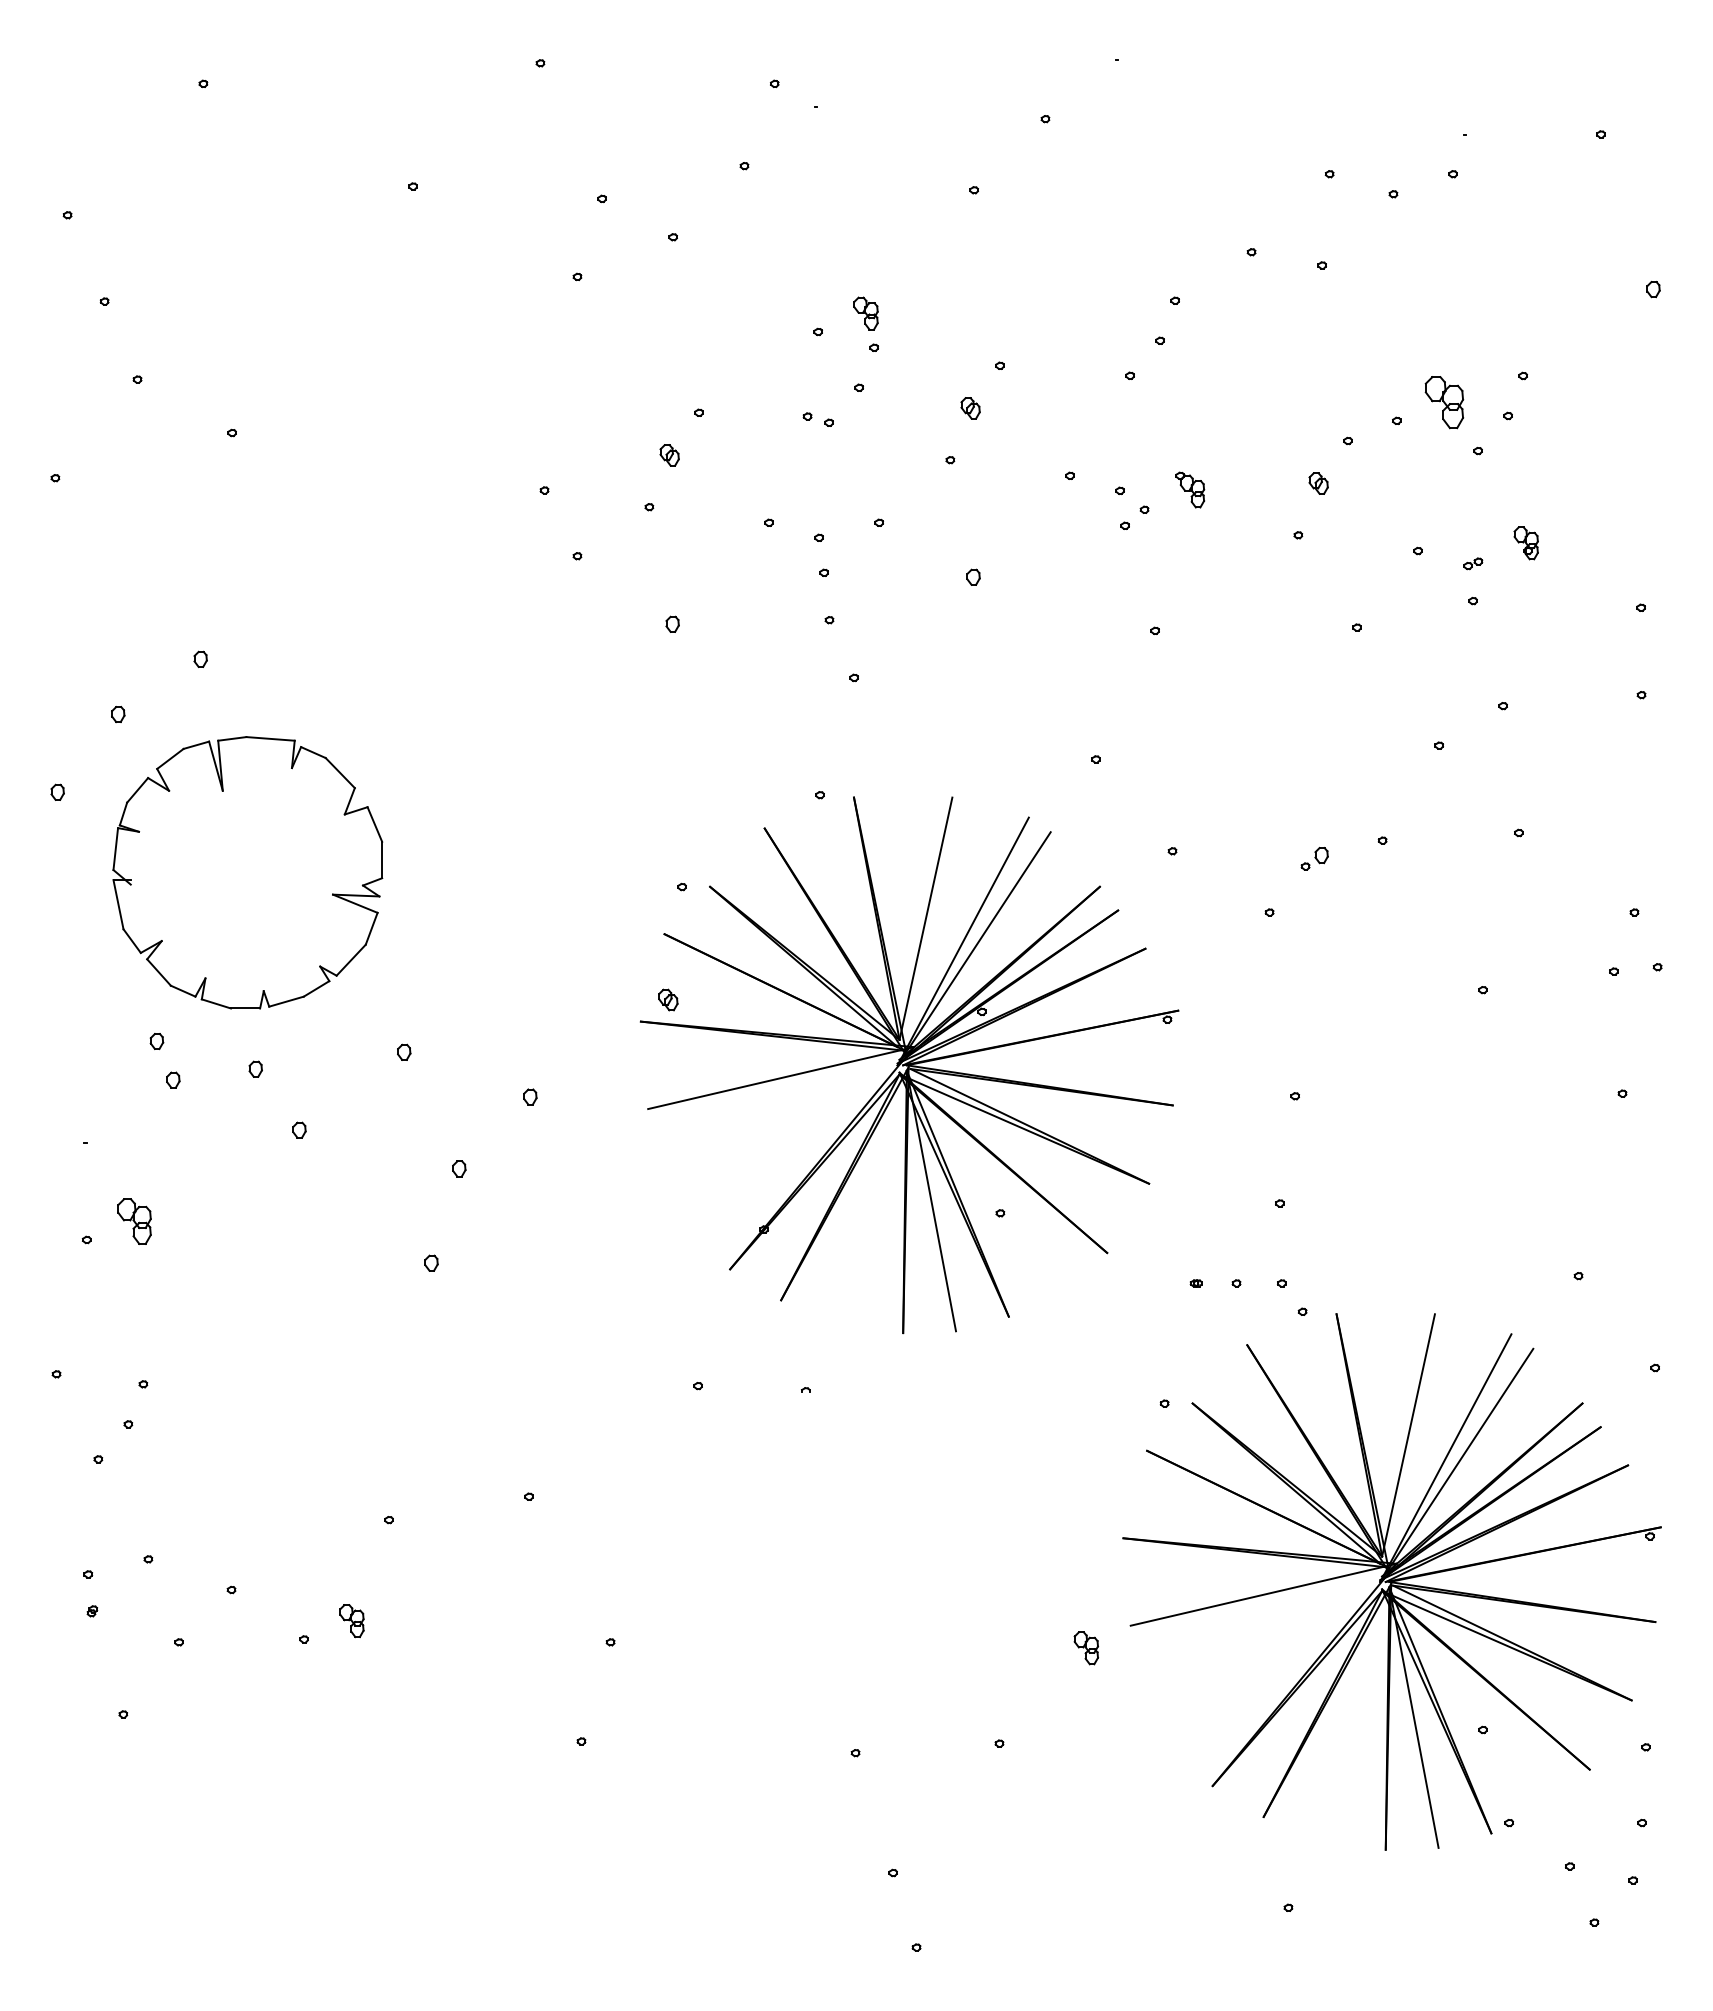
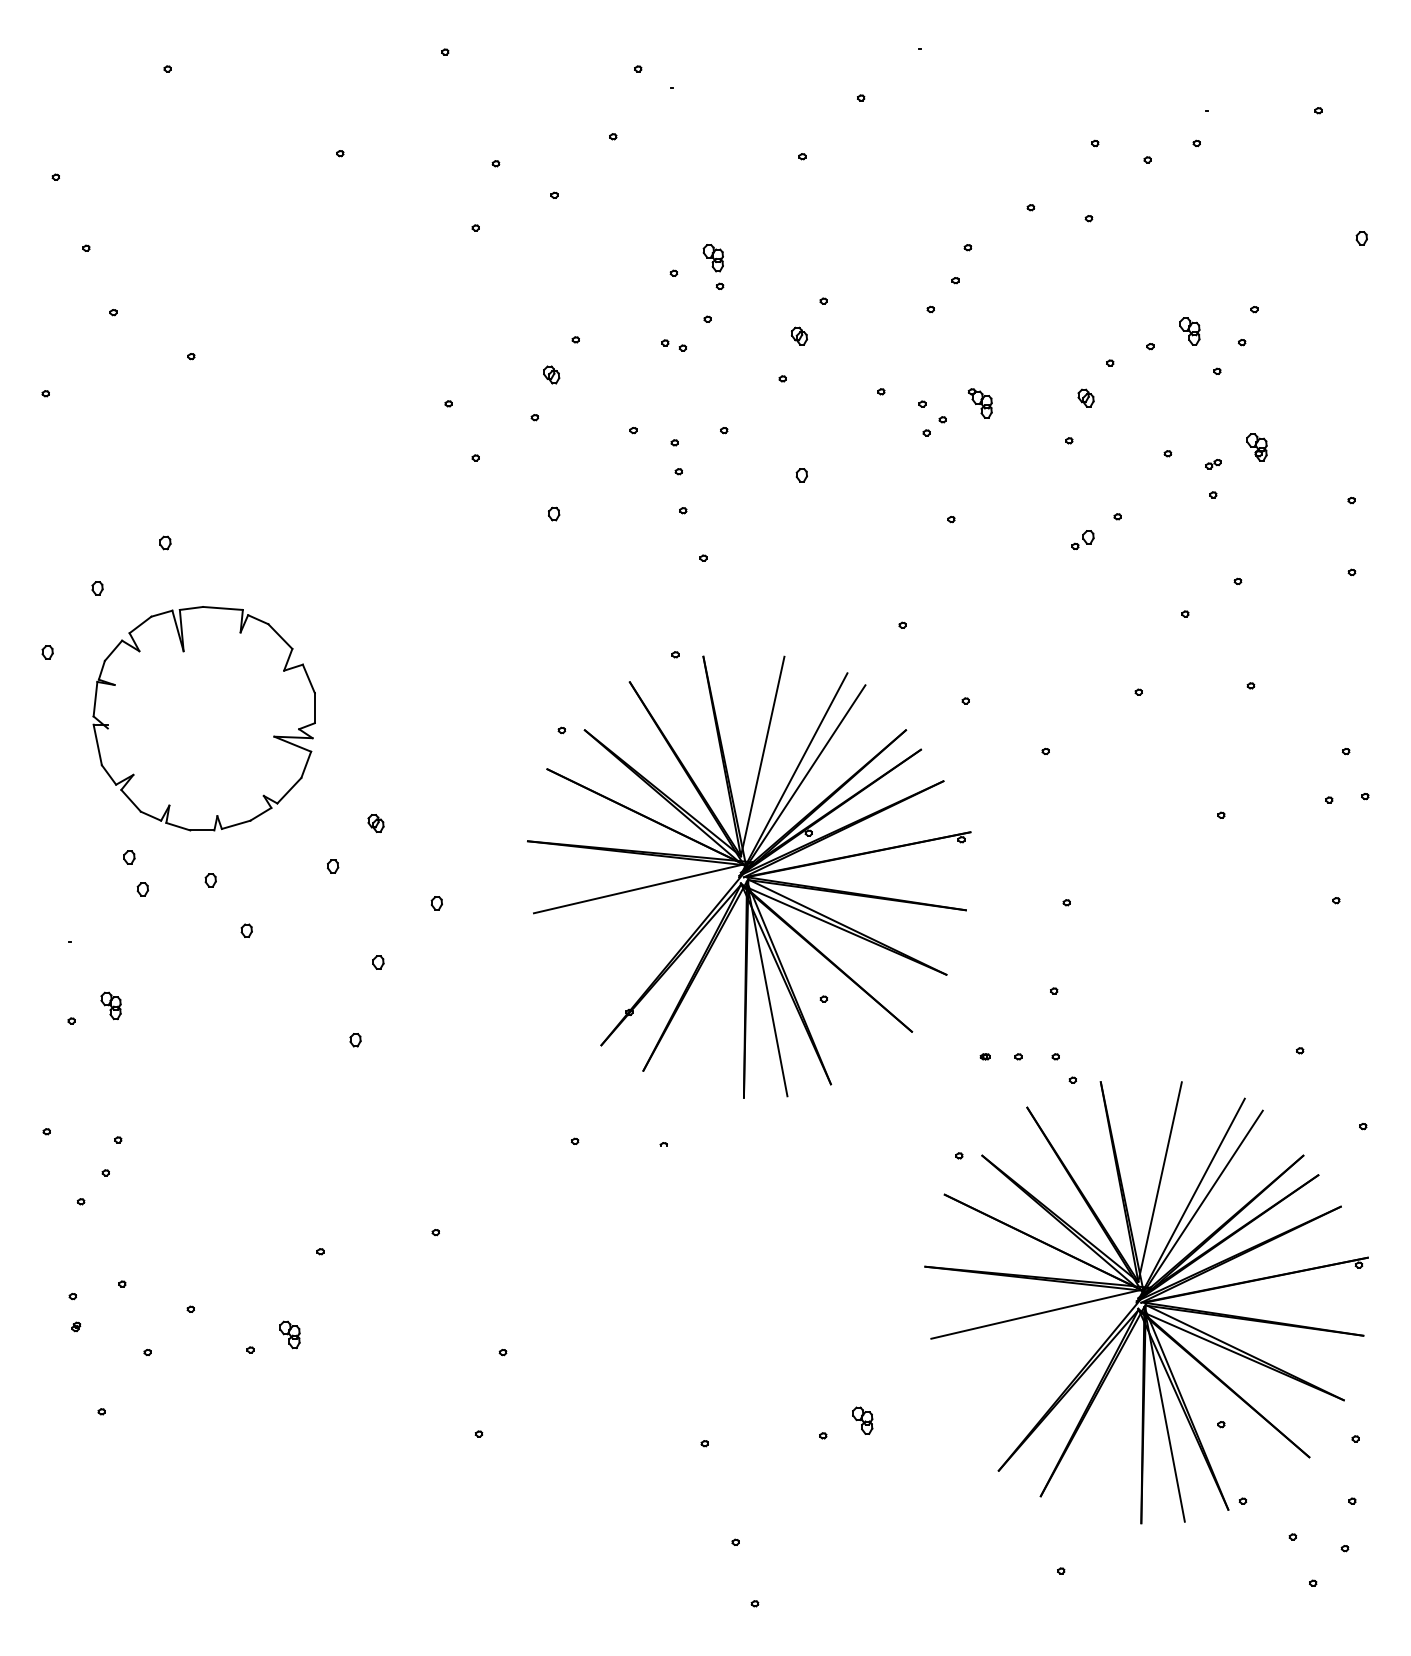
part: (1444, 402) -> (1189, 331), size x0.62
part: (1314, 858) -> (1082, 539), moved
part: (668, 999) -> (376, 823), moved
part: (134, 1221) -> (110, 1005), size x0.71
part: (1085, 1648) -> (861, 1420), moved

